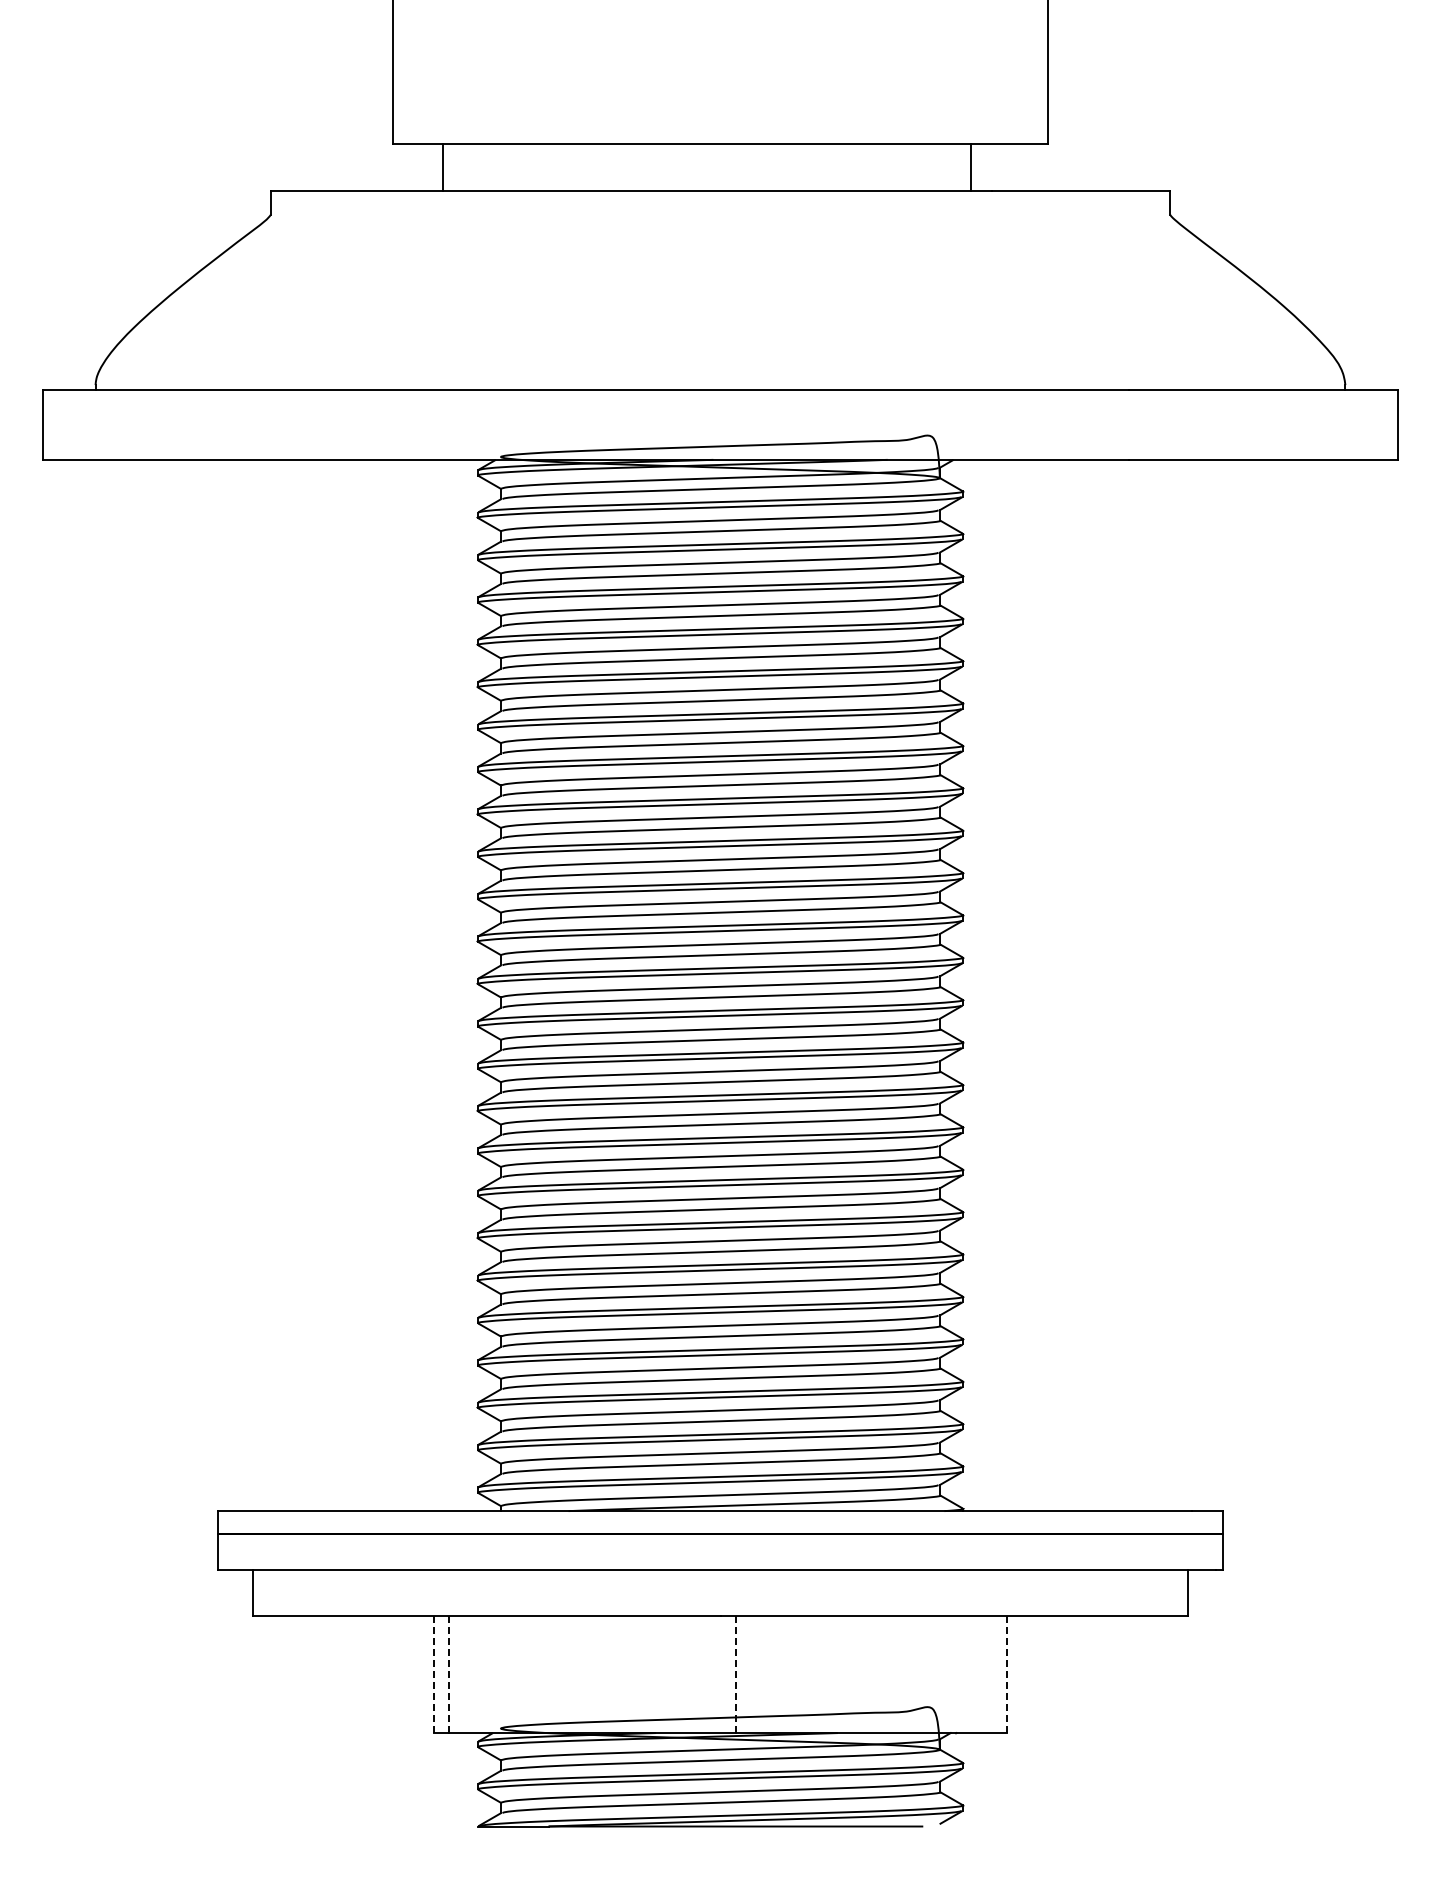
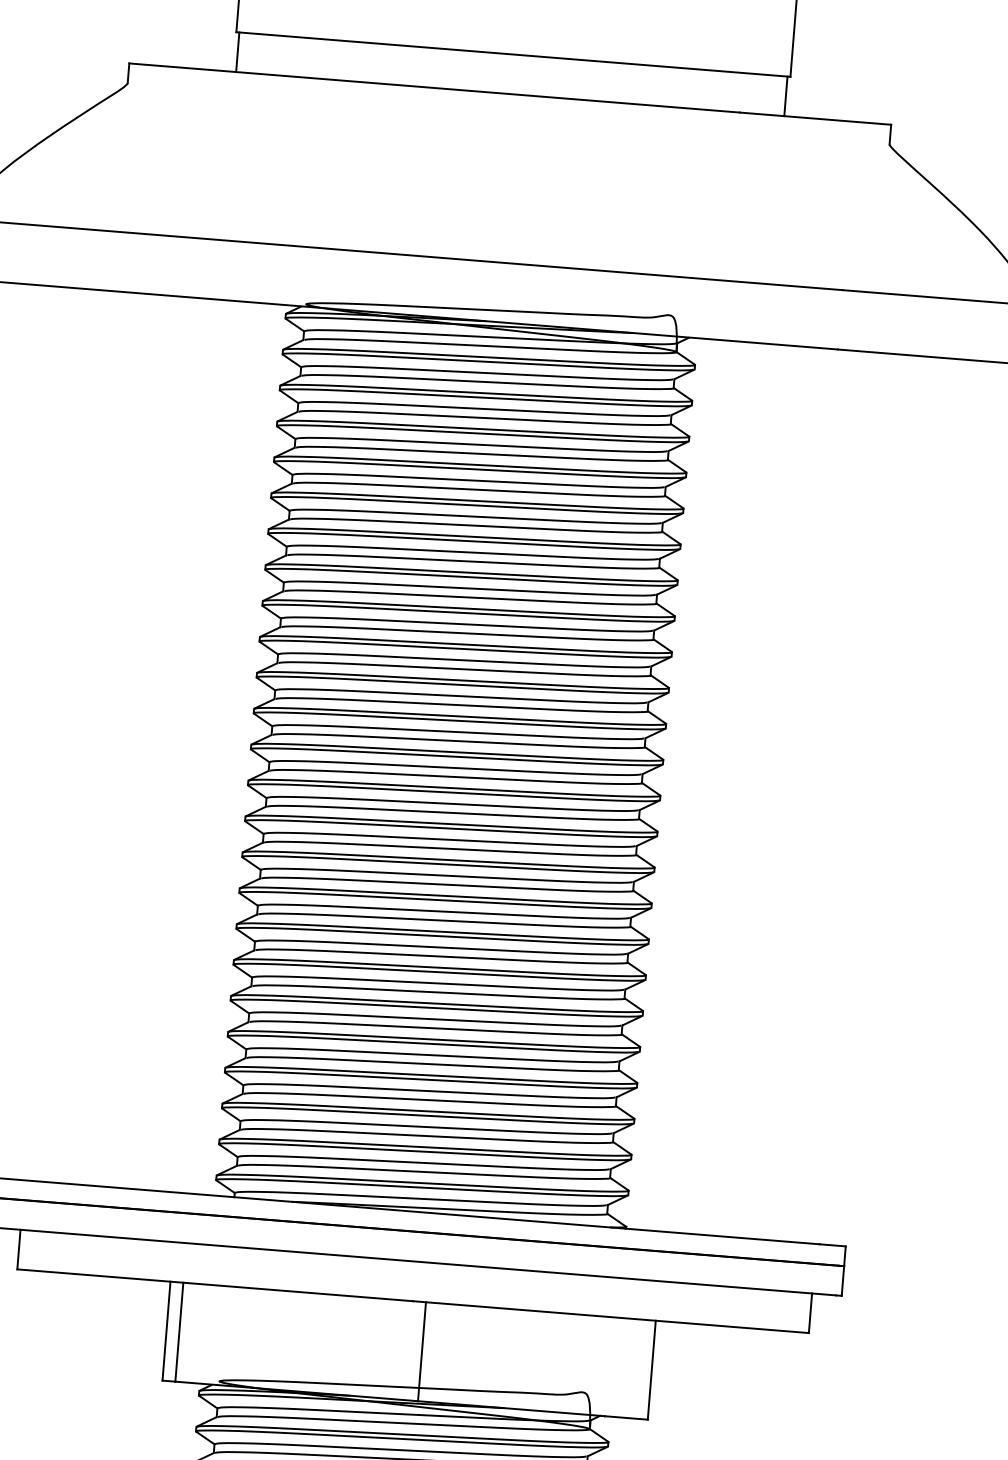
line: (442, 167) -> (237, 51), moved
line: (971, 167) -> (786, 96), moved
line: (434, 1675) -> (166, 1331), dashed -> solid
line: (449, 1675) -> (179, 1332), dashed -> solid
line: (735, 1675) -> (421, 1352), dashed -> solid
line: (1006, 1675) -> (651, 1370), dashed -> solid

